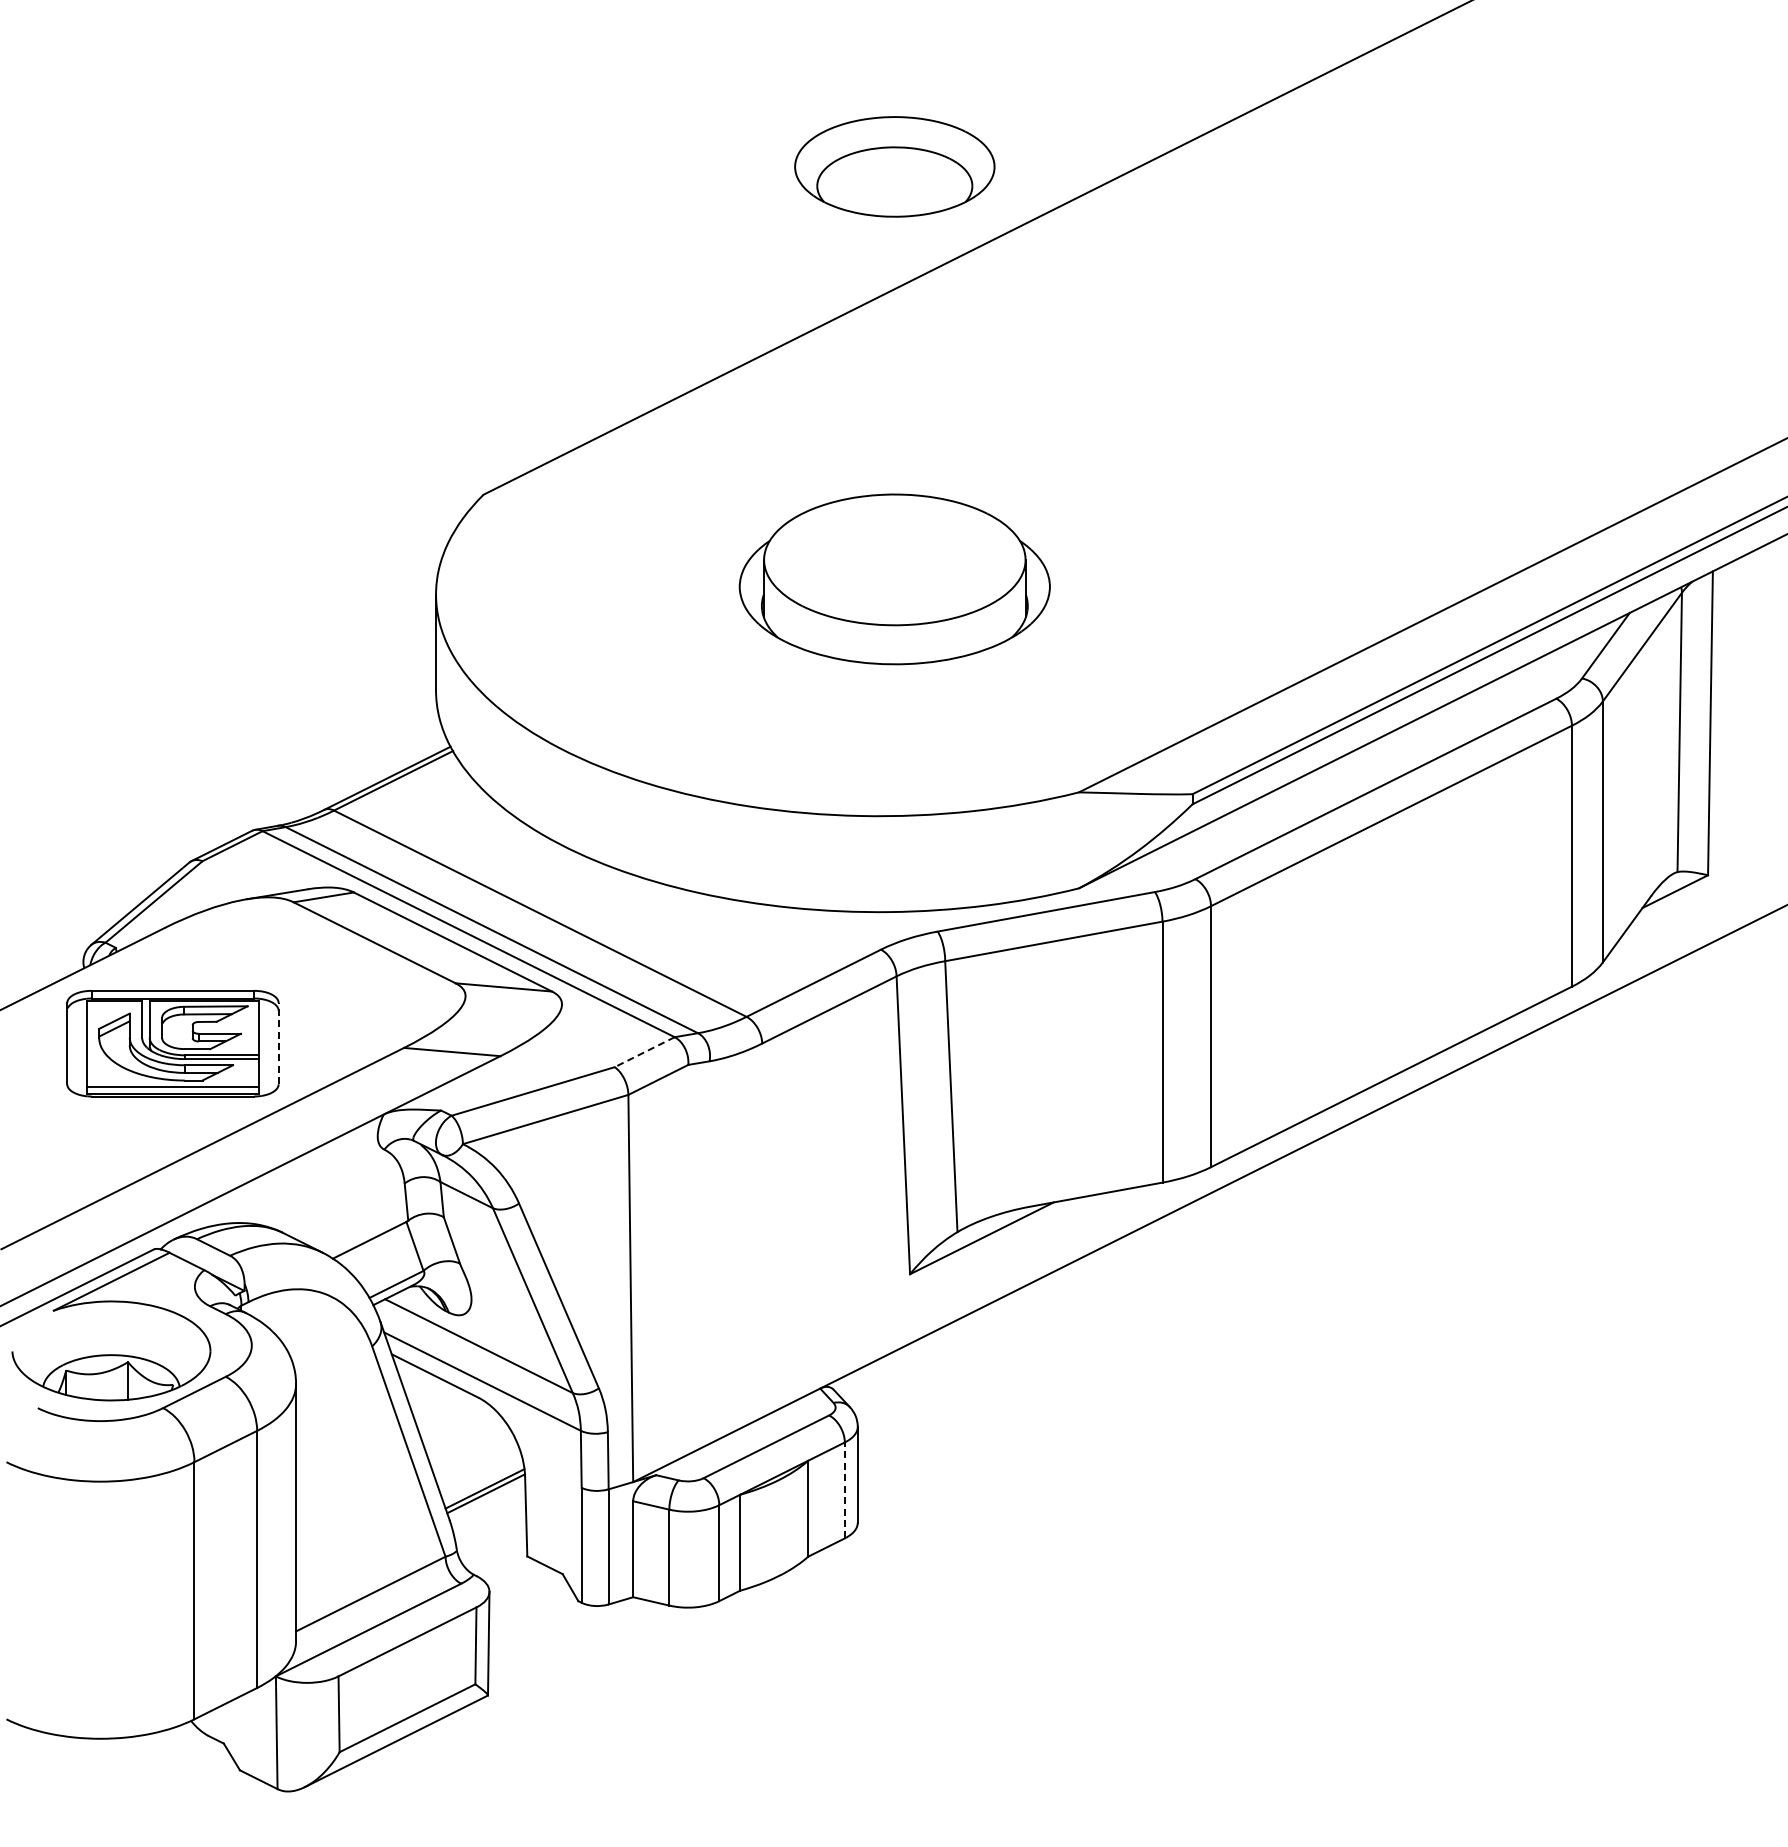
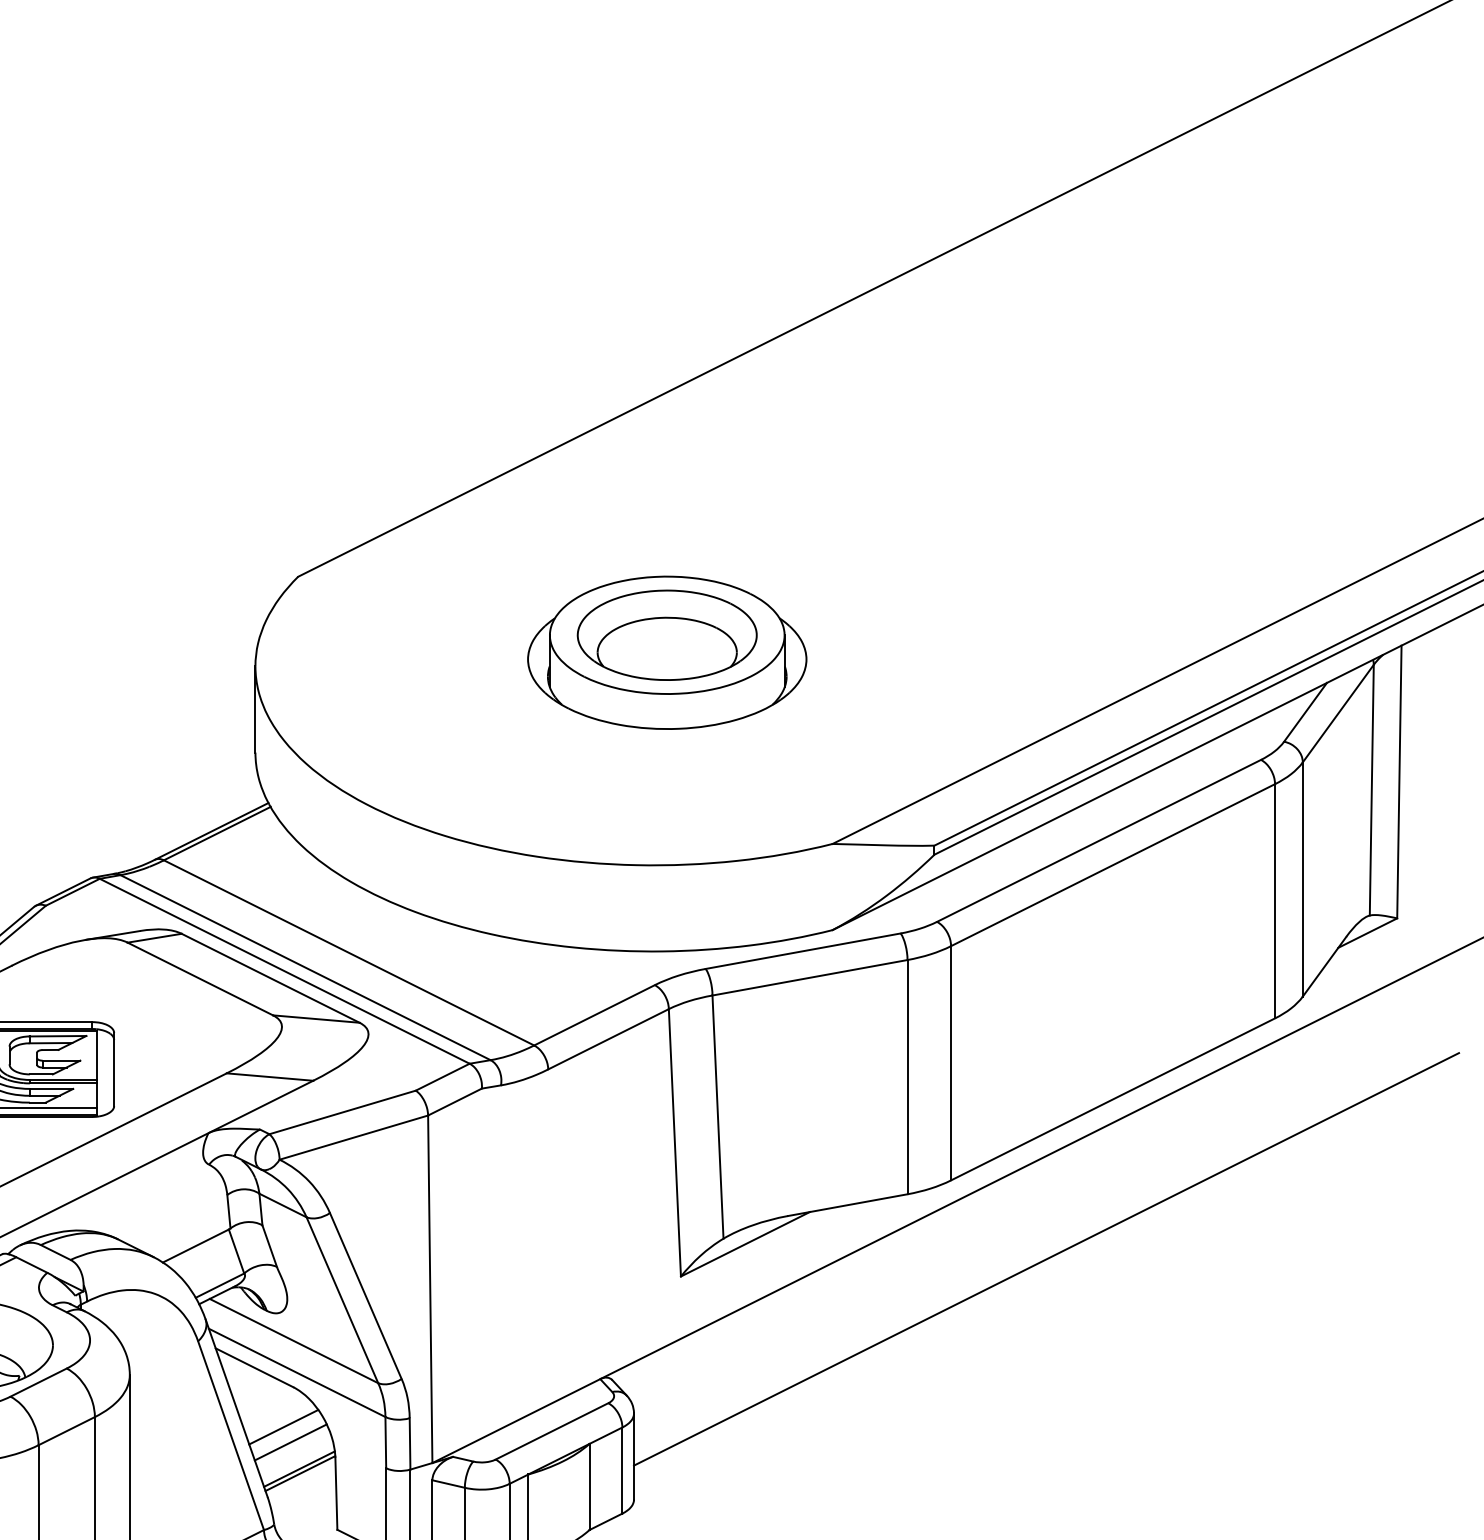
part: (894, 166) -> (666, 634), moved
line: (278, 1043) -> (114, 1069), dashed -> solid
line: (644, 1052) -> (442, 1077), dashed -> solid
line: (1316, 1254) -> (1045, 1258), added
line: (467, 1441) -> (283, 1426), added
line: (475, 1459) -> (290, 1442), added
line: (844, 1490) -> (622, 1470), dashed -> solid

